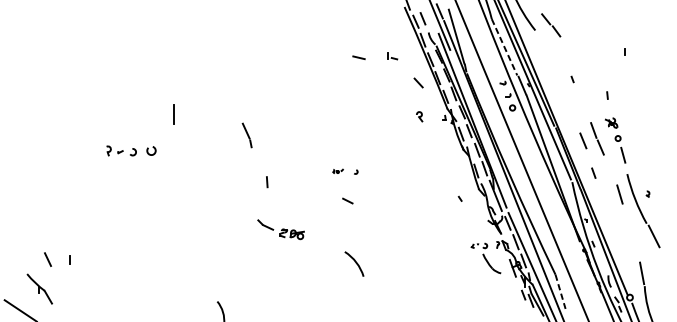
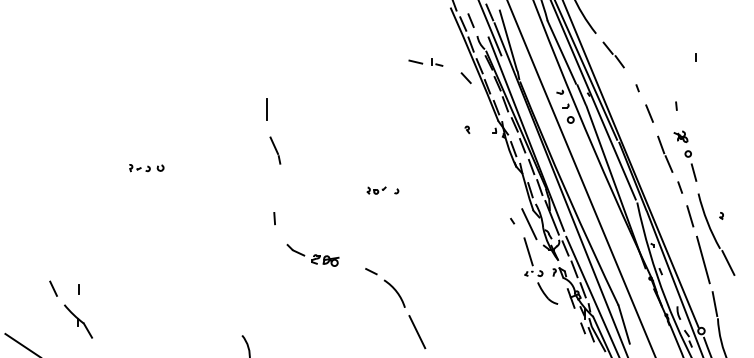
part: (550, 24) -> (613, 54), moved
line: (505, 47) -> (562, 52), dashed -> solid
line: (358, 57) -> (415, 61), moved
line: (417, 83) -> (465, 78), moved
line: (173, 113) -> (266, 109), moved
part: (419, 116) -> (467, 129), size x0.62
line: (583, 140) -> (649, 113), moved
part: (131, 151) -> (146, 168), size x0.62
part: (338, 171) -> (376, 190), size x1.67
line: (593, 173) -> (679, 187), moved
line: (267, 182) -> (274, 218), moved
line: (347, 200) -> (371, 271), moved
line: (475, 201) -> (529, 224), added
line: (474, 226) -> (528, 251), added
line: (631, 233) -> (703, 259), added
part: (39, 289) -> (78, 321), moved
line: (560, 291) -> (624, 324), dashed -> solid
line: (374, 298) -> (417, 332), added

